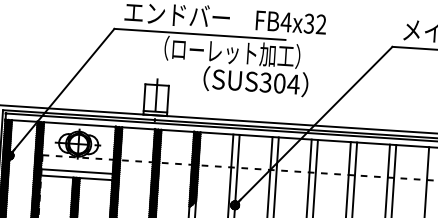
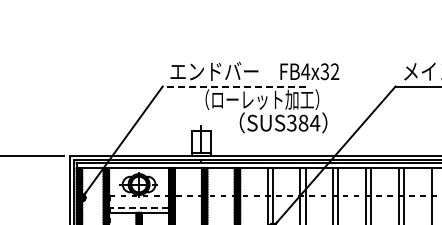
line: (200, 34) -> (234, 86), solid -> dashed
text: (279, 83) -> (303, 123), SUS304 -> SUS384
line: (76, 171) -> (138, 207), solid -> dashed

